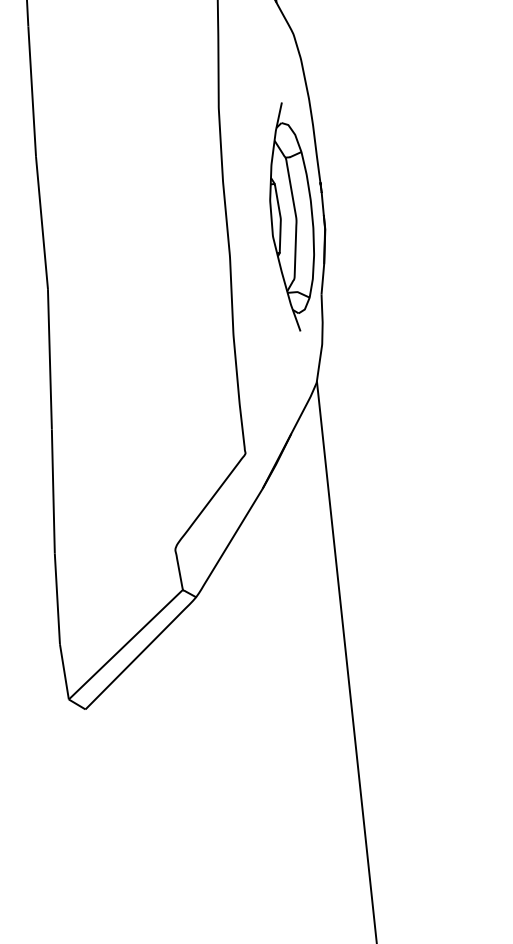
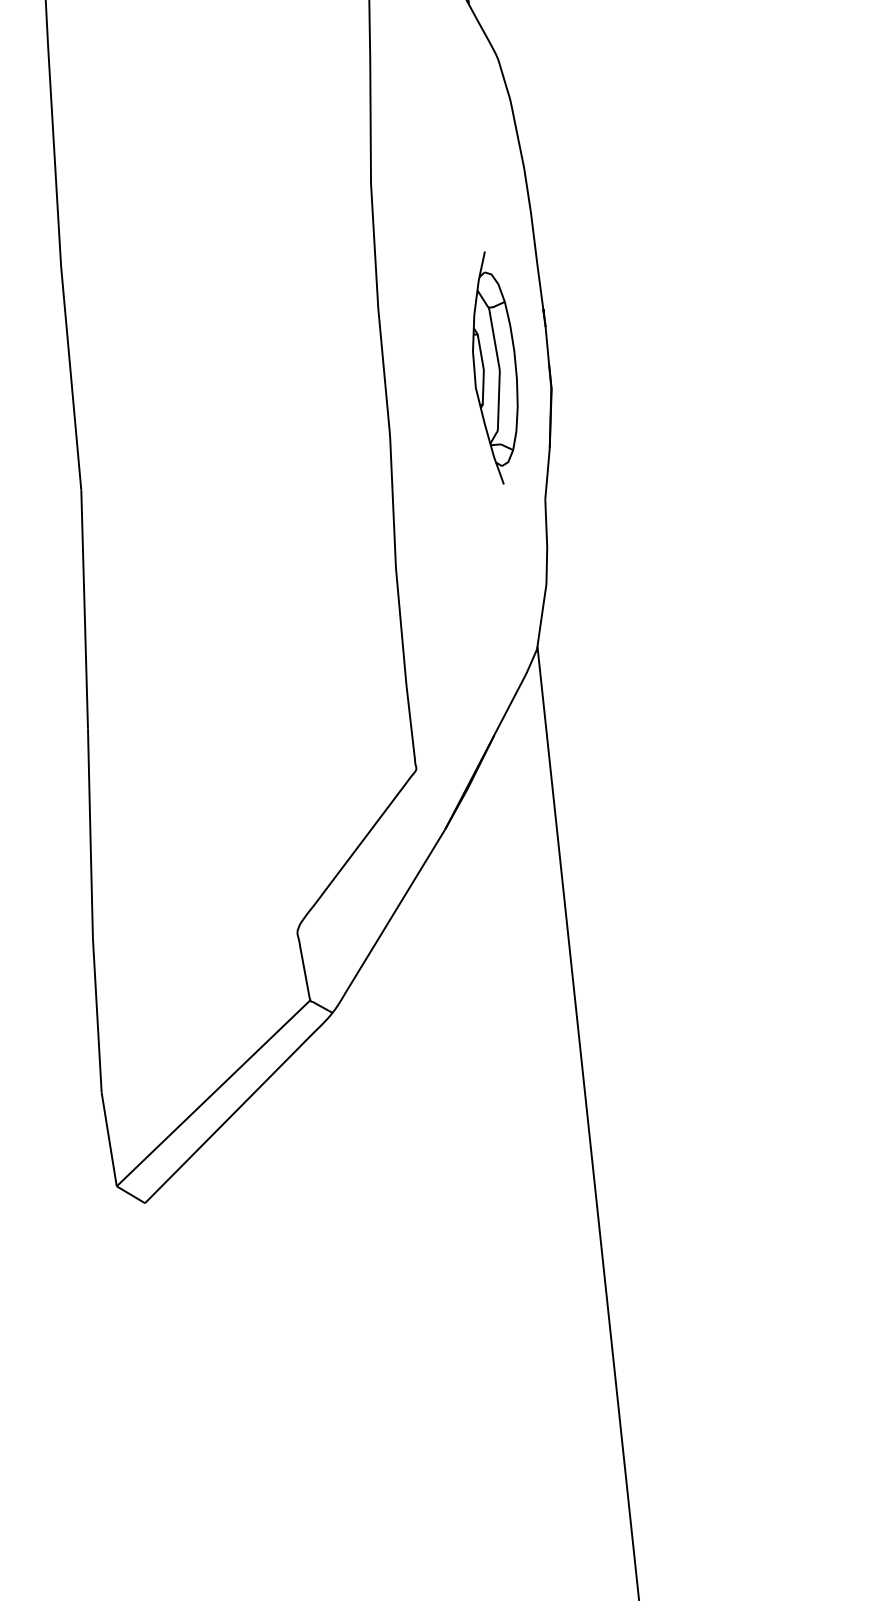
part: (291, 216) -> (494, 367), size x0.6

